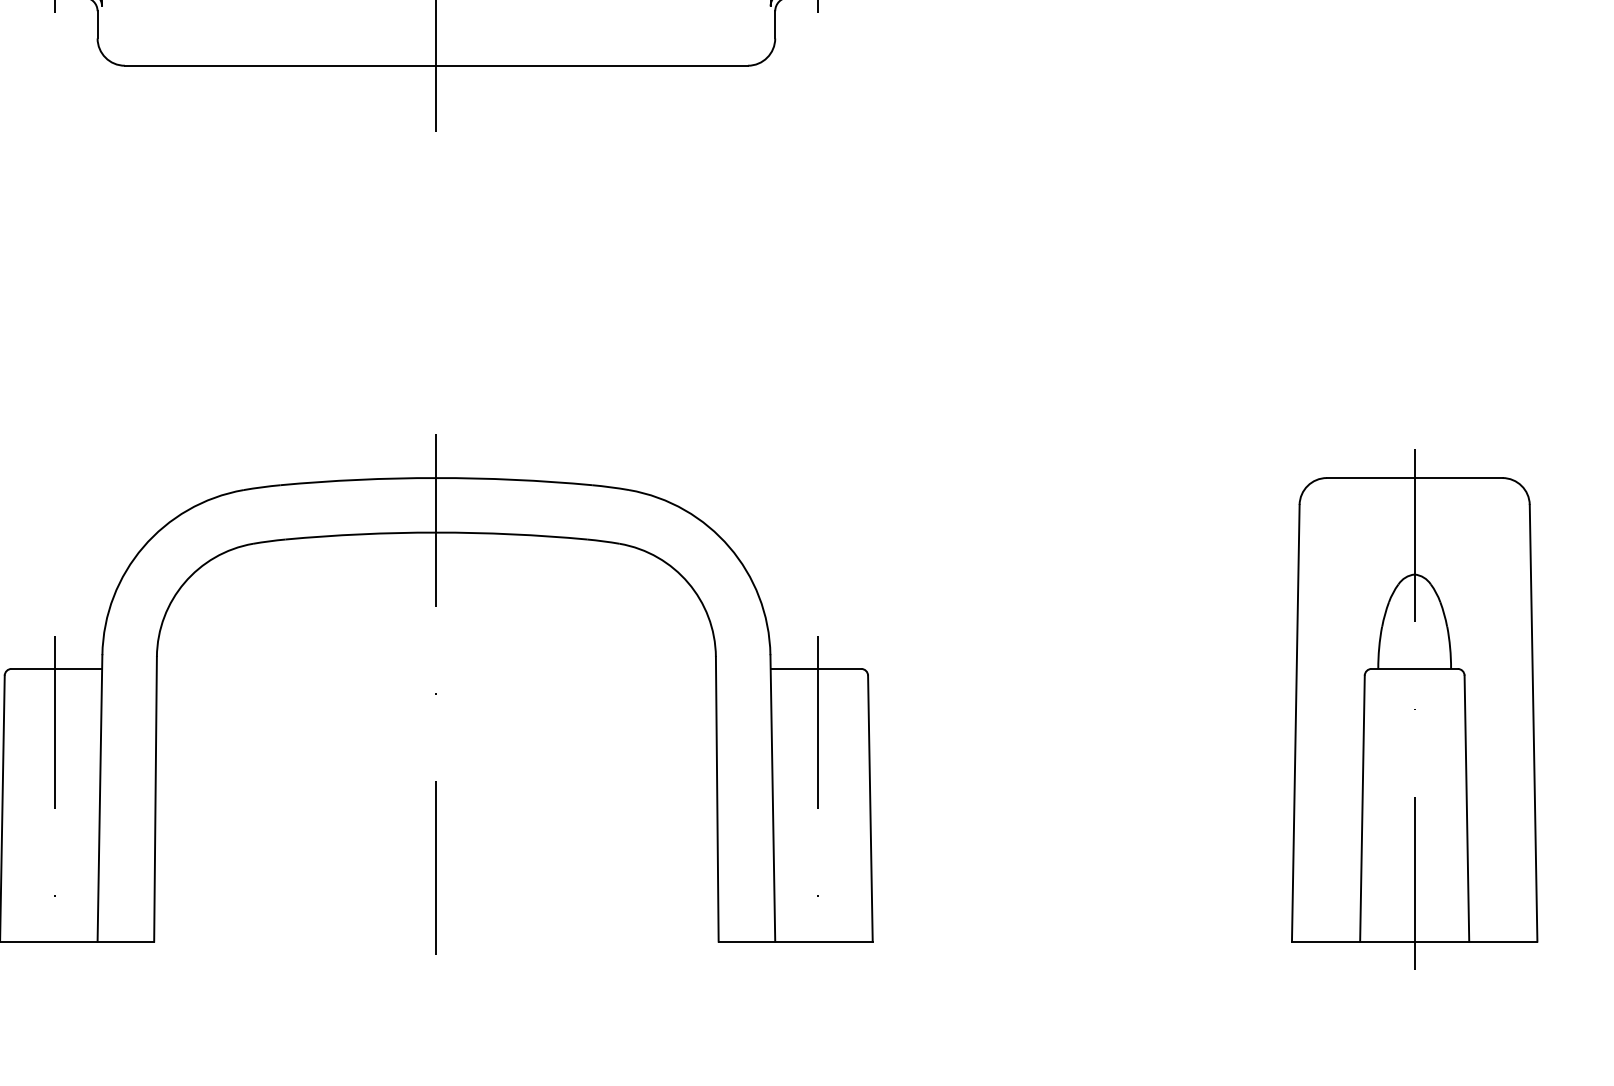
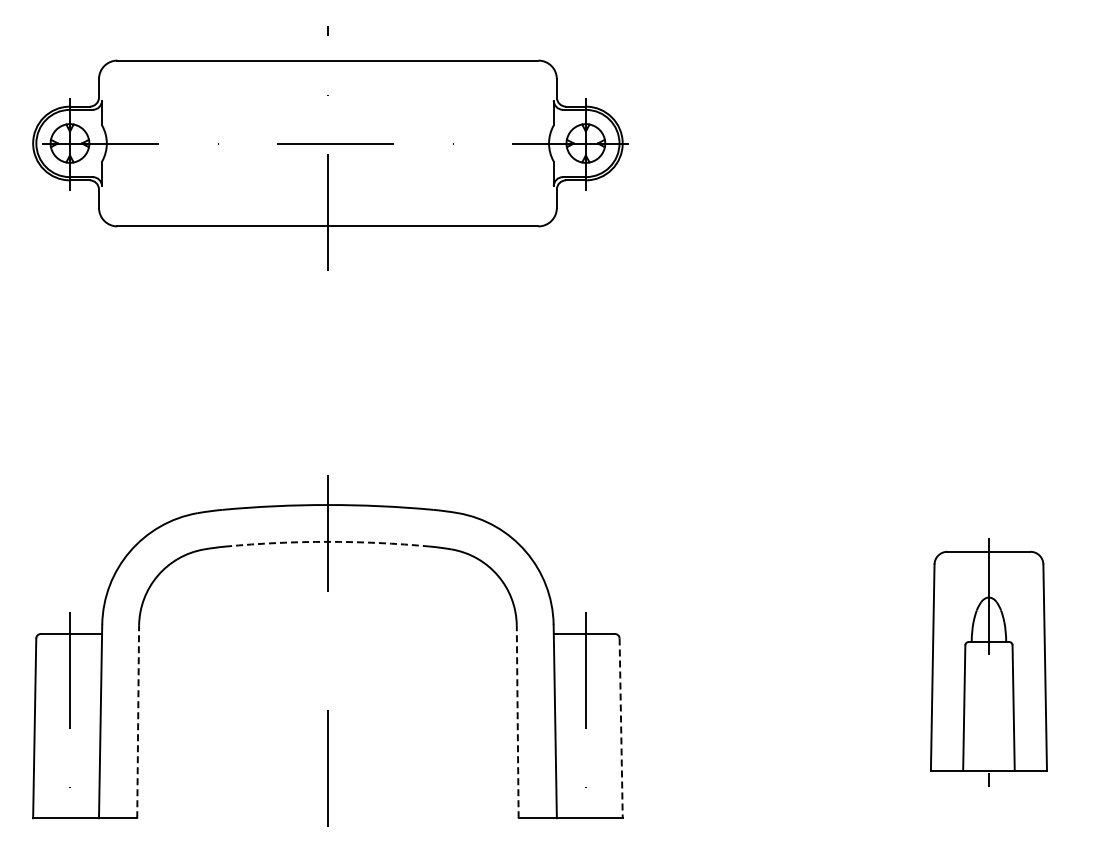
arc: (435, 532) -> (327, 541), solid -> dashed
part: (1414, 708) -> (988, 660), size x0.7
line: (156, 798) -> (138, 721), solid -> dashed
line: (716, 798) -> (517, 721), solid -> dashed
line: (870, 808) -> (621, 728), solid -> dashed

